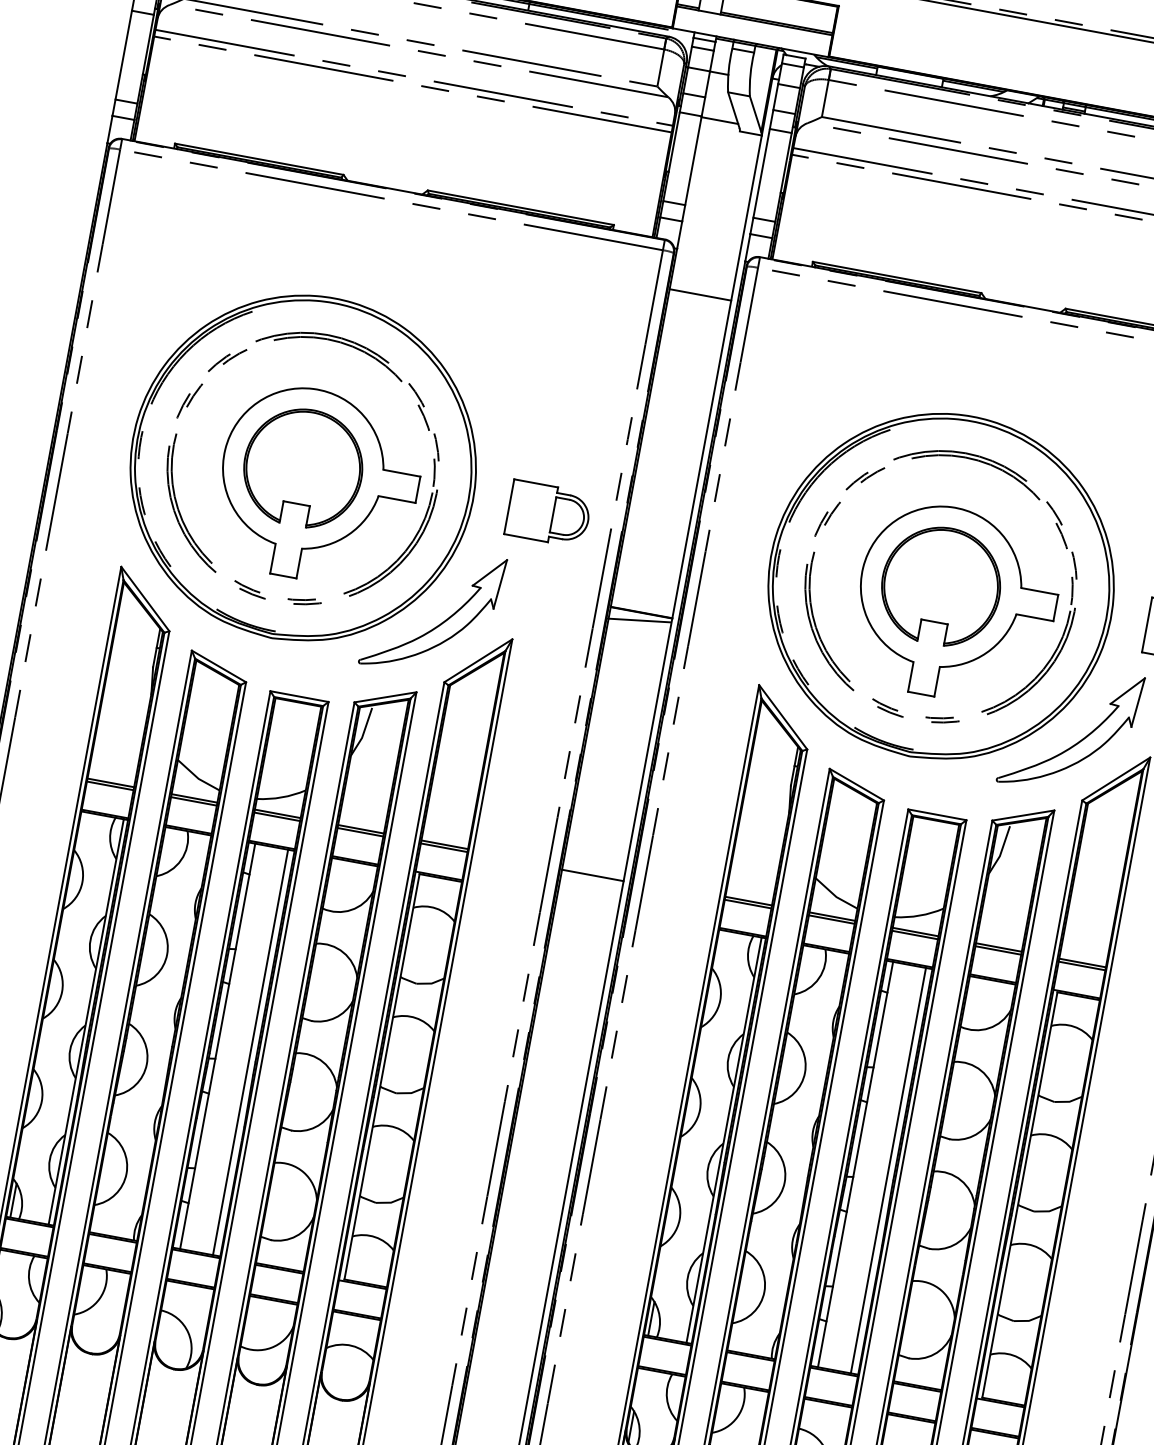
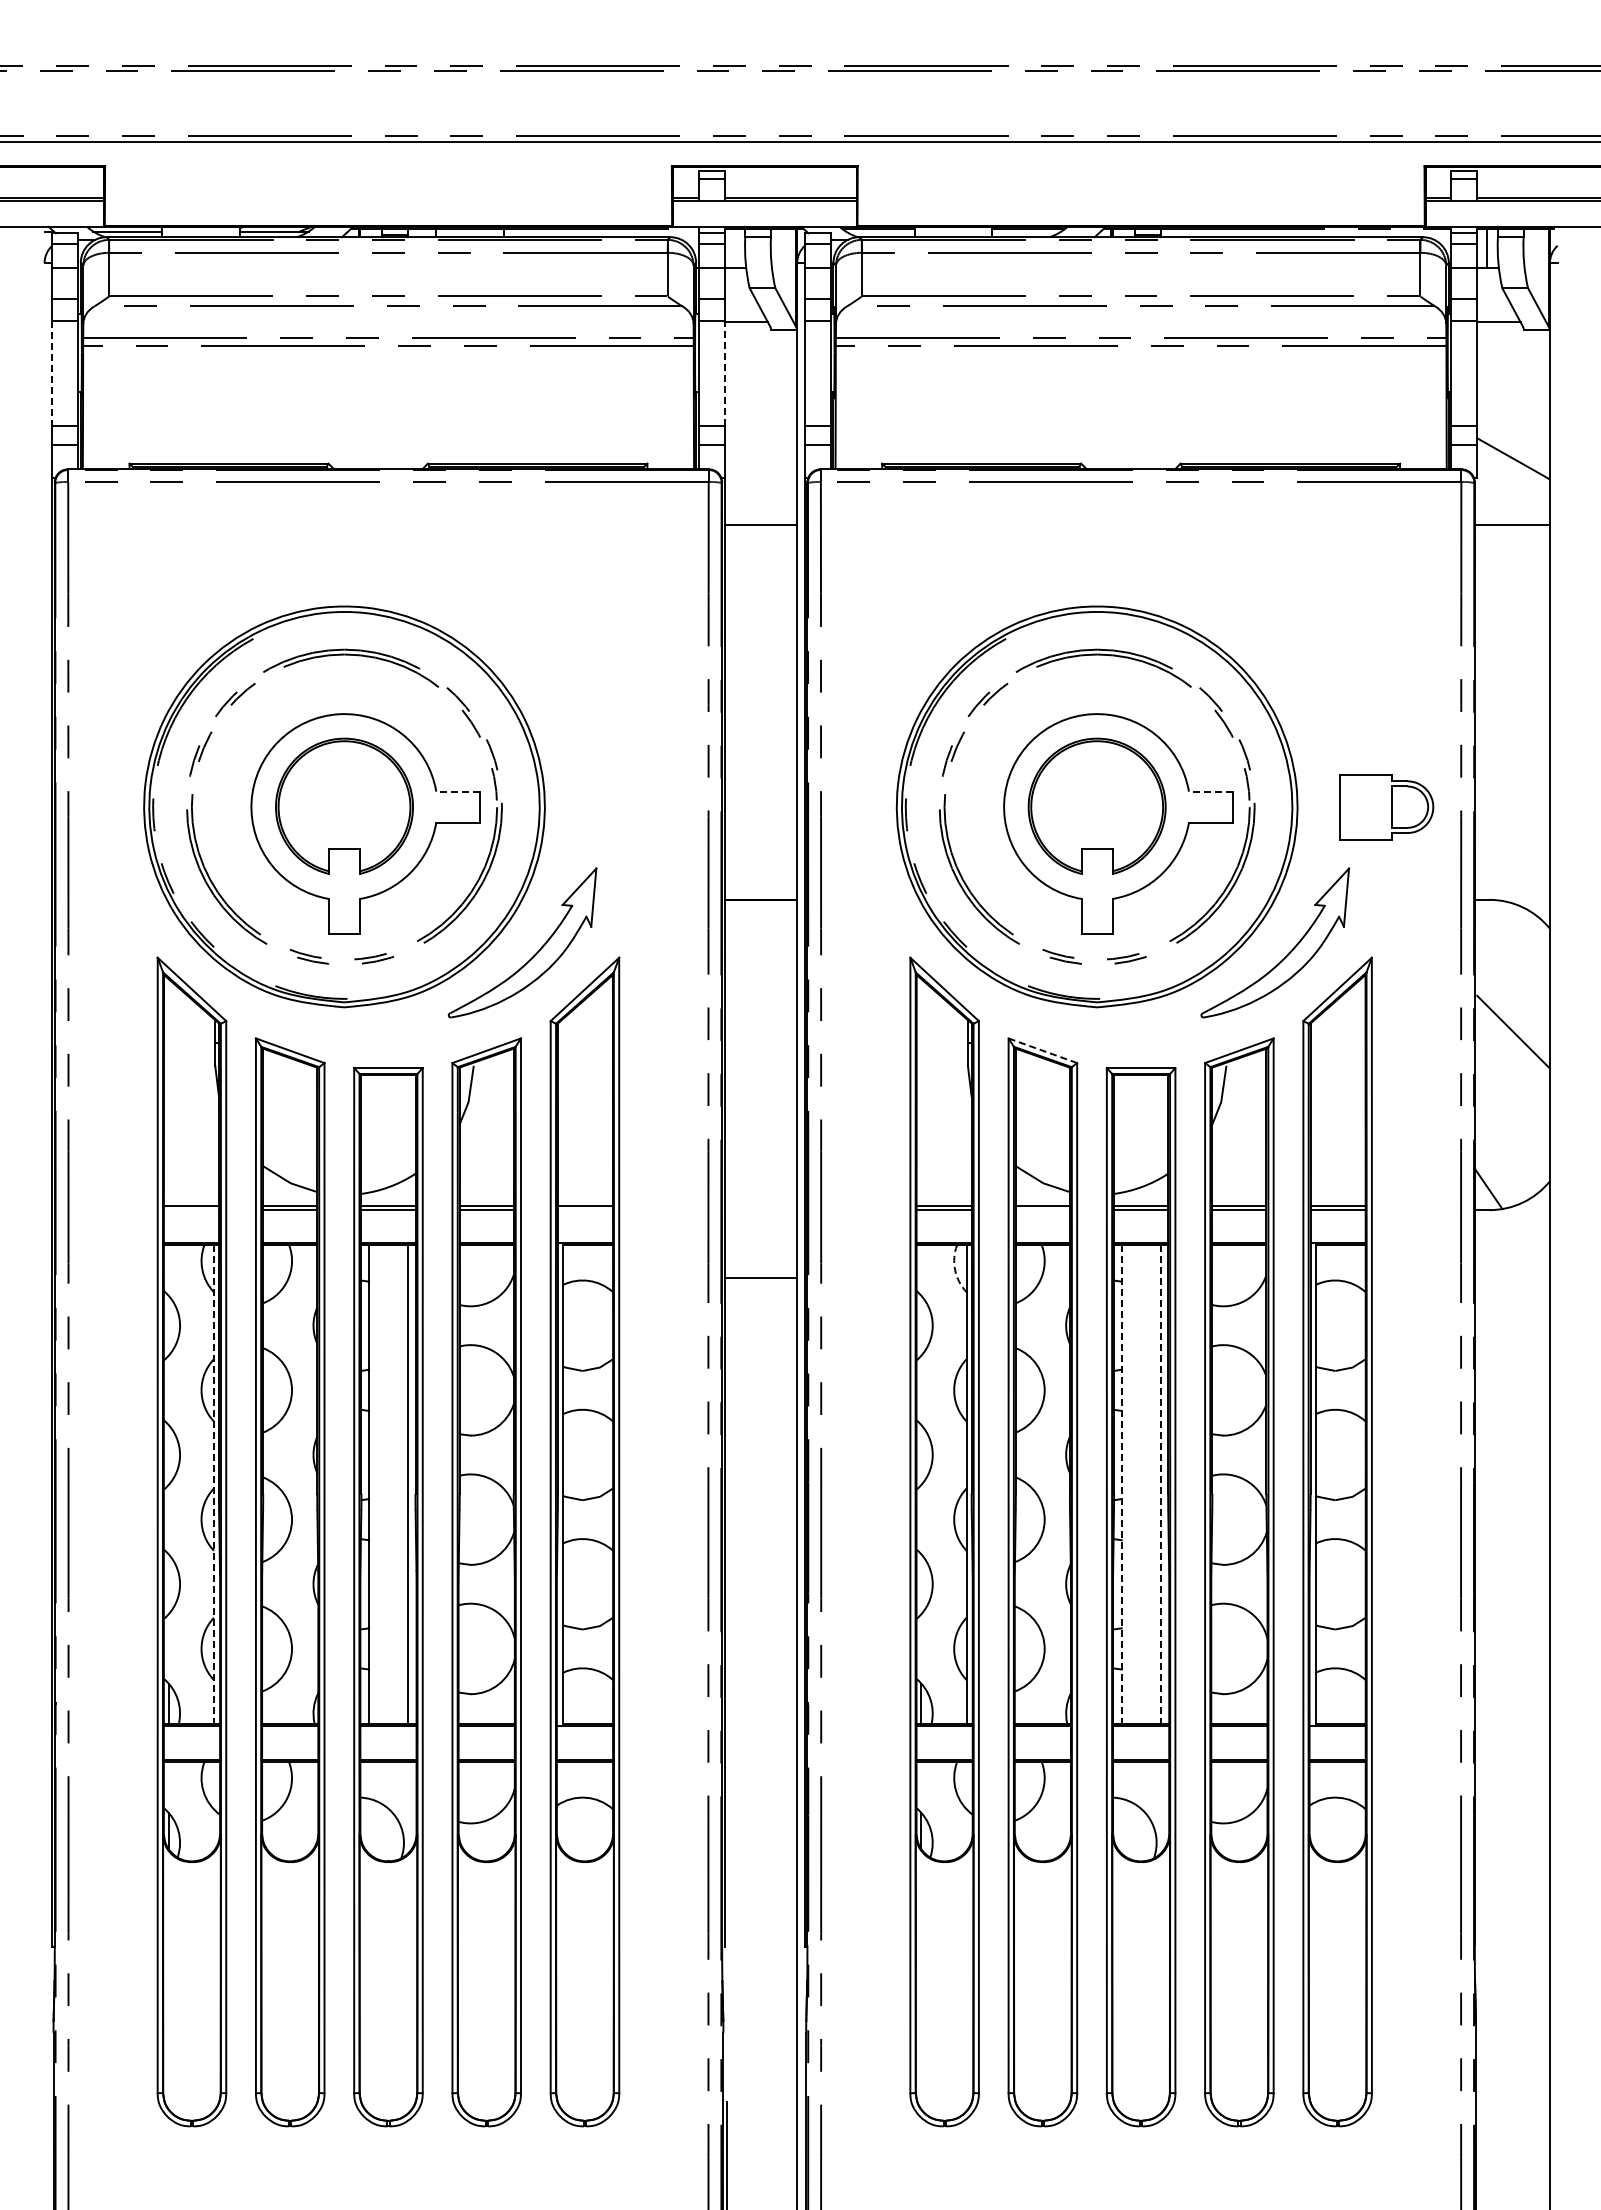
line: (123, 56) -> (52, 374), solid -> dashed
line: (693, 160) -> (724, 373), solid -> dashed
line: (402, 473) -> (458, 791), solid -> dashed
part: (548, 514) -> (634, 807), removed
line: (1039, 591) -> (1210, 791), solid -> dashed
line: (638, 620) -> (759, 909), removed
line: (857, 784) -> (1043, 1050), solid -> dashed
line: (110, 785) -> (191, 1209), removed
line: (444, 847) -> (585, 1209), removed
line: (592, 875) -> (760, 1278), moved
line: (831, 919) -> (1042, 1209), removed
arc: (748, 957) -> (955, 1270), solid -> dashed
line: (85, 1021) -> (213, 1484), solid -> dashed
line: (855, 1164) -> (1121, 1484), solid -> dashed
line: (888, 1170) -> (1160, 1484), solid -> dashed

